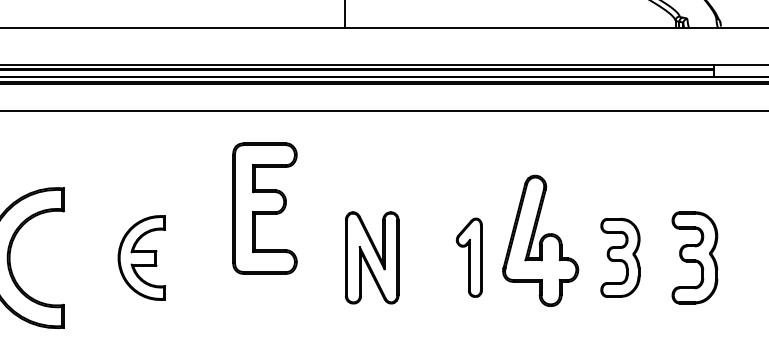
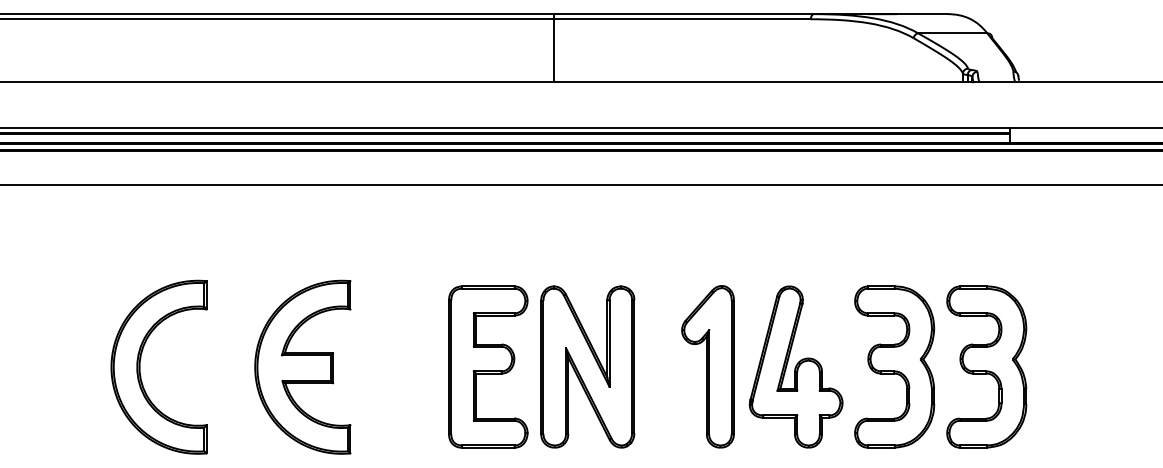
part: (265, 208) -> (488, 366), moved
part: (540, 240) -> (795, 366), moved
part: (141, 257) -> (302, 366), size x1.67
part: (371, 257) -> (587, 366), size x1.43
part: (468, 257) -> (707, 366), size x1.67
part: (620, 257) -> (894, 366), size x1.67
part: (694, 257) -> (986, 366), size x1.43

